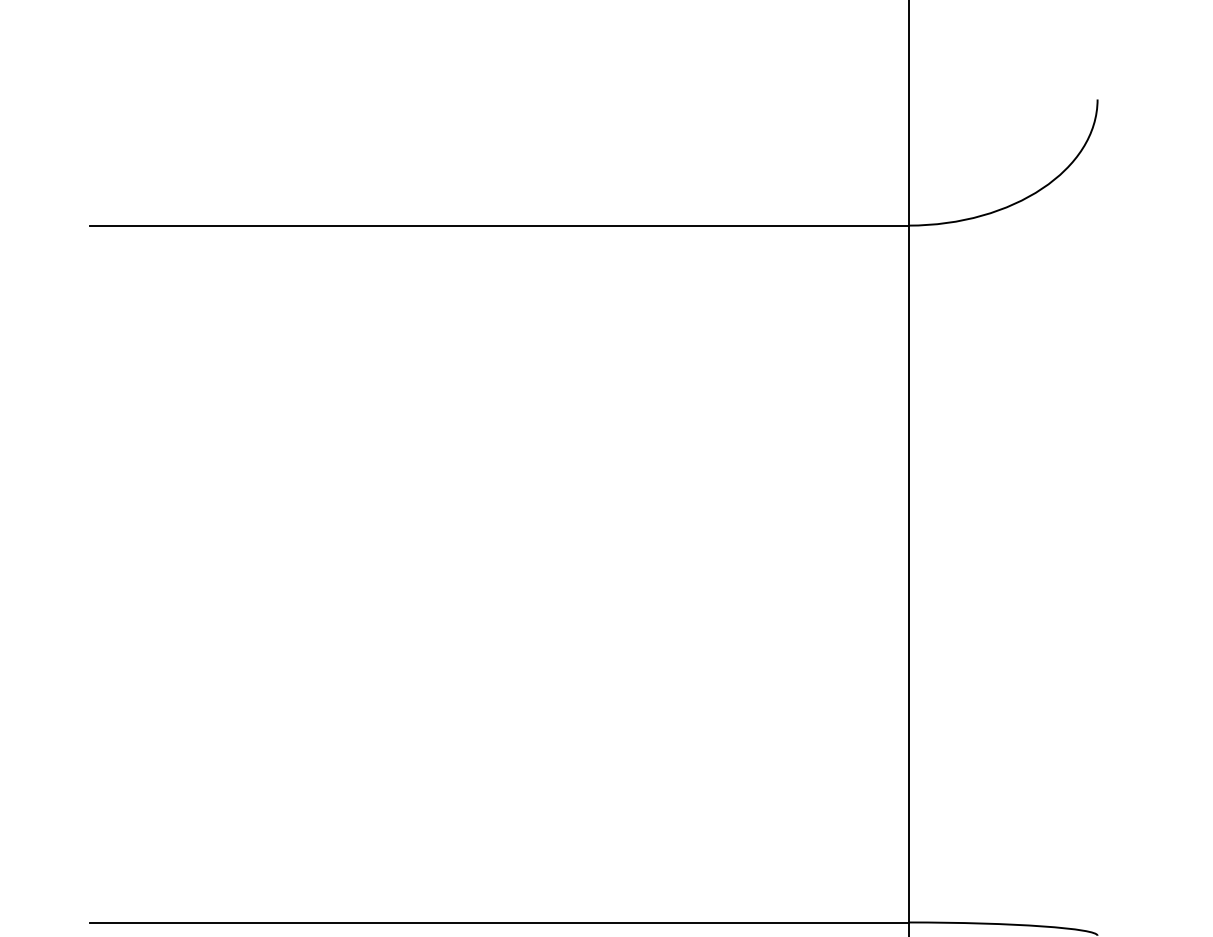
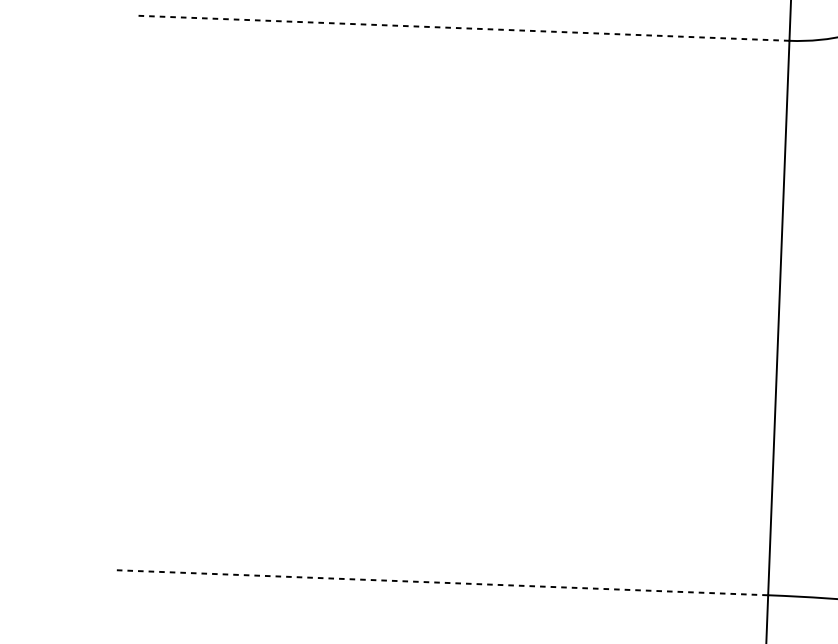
line: (498, 225) -> (463, 28), solid -> dashed
line: (499, 922) -> (442, 582), solid -> dashed

